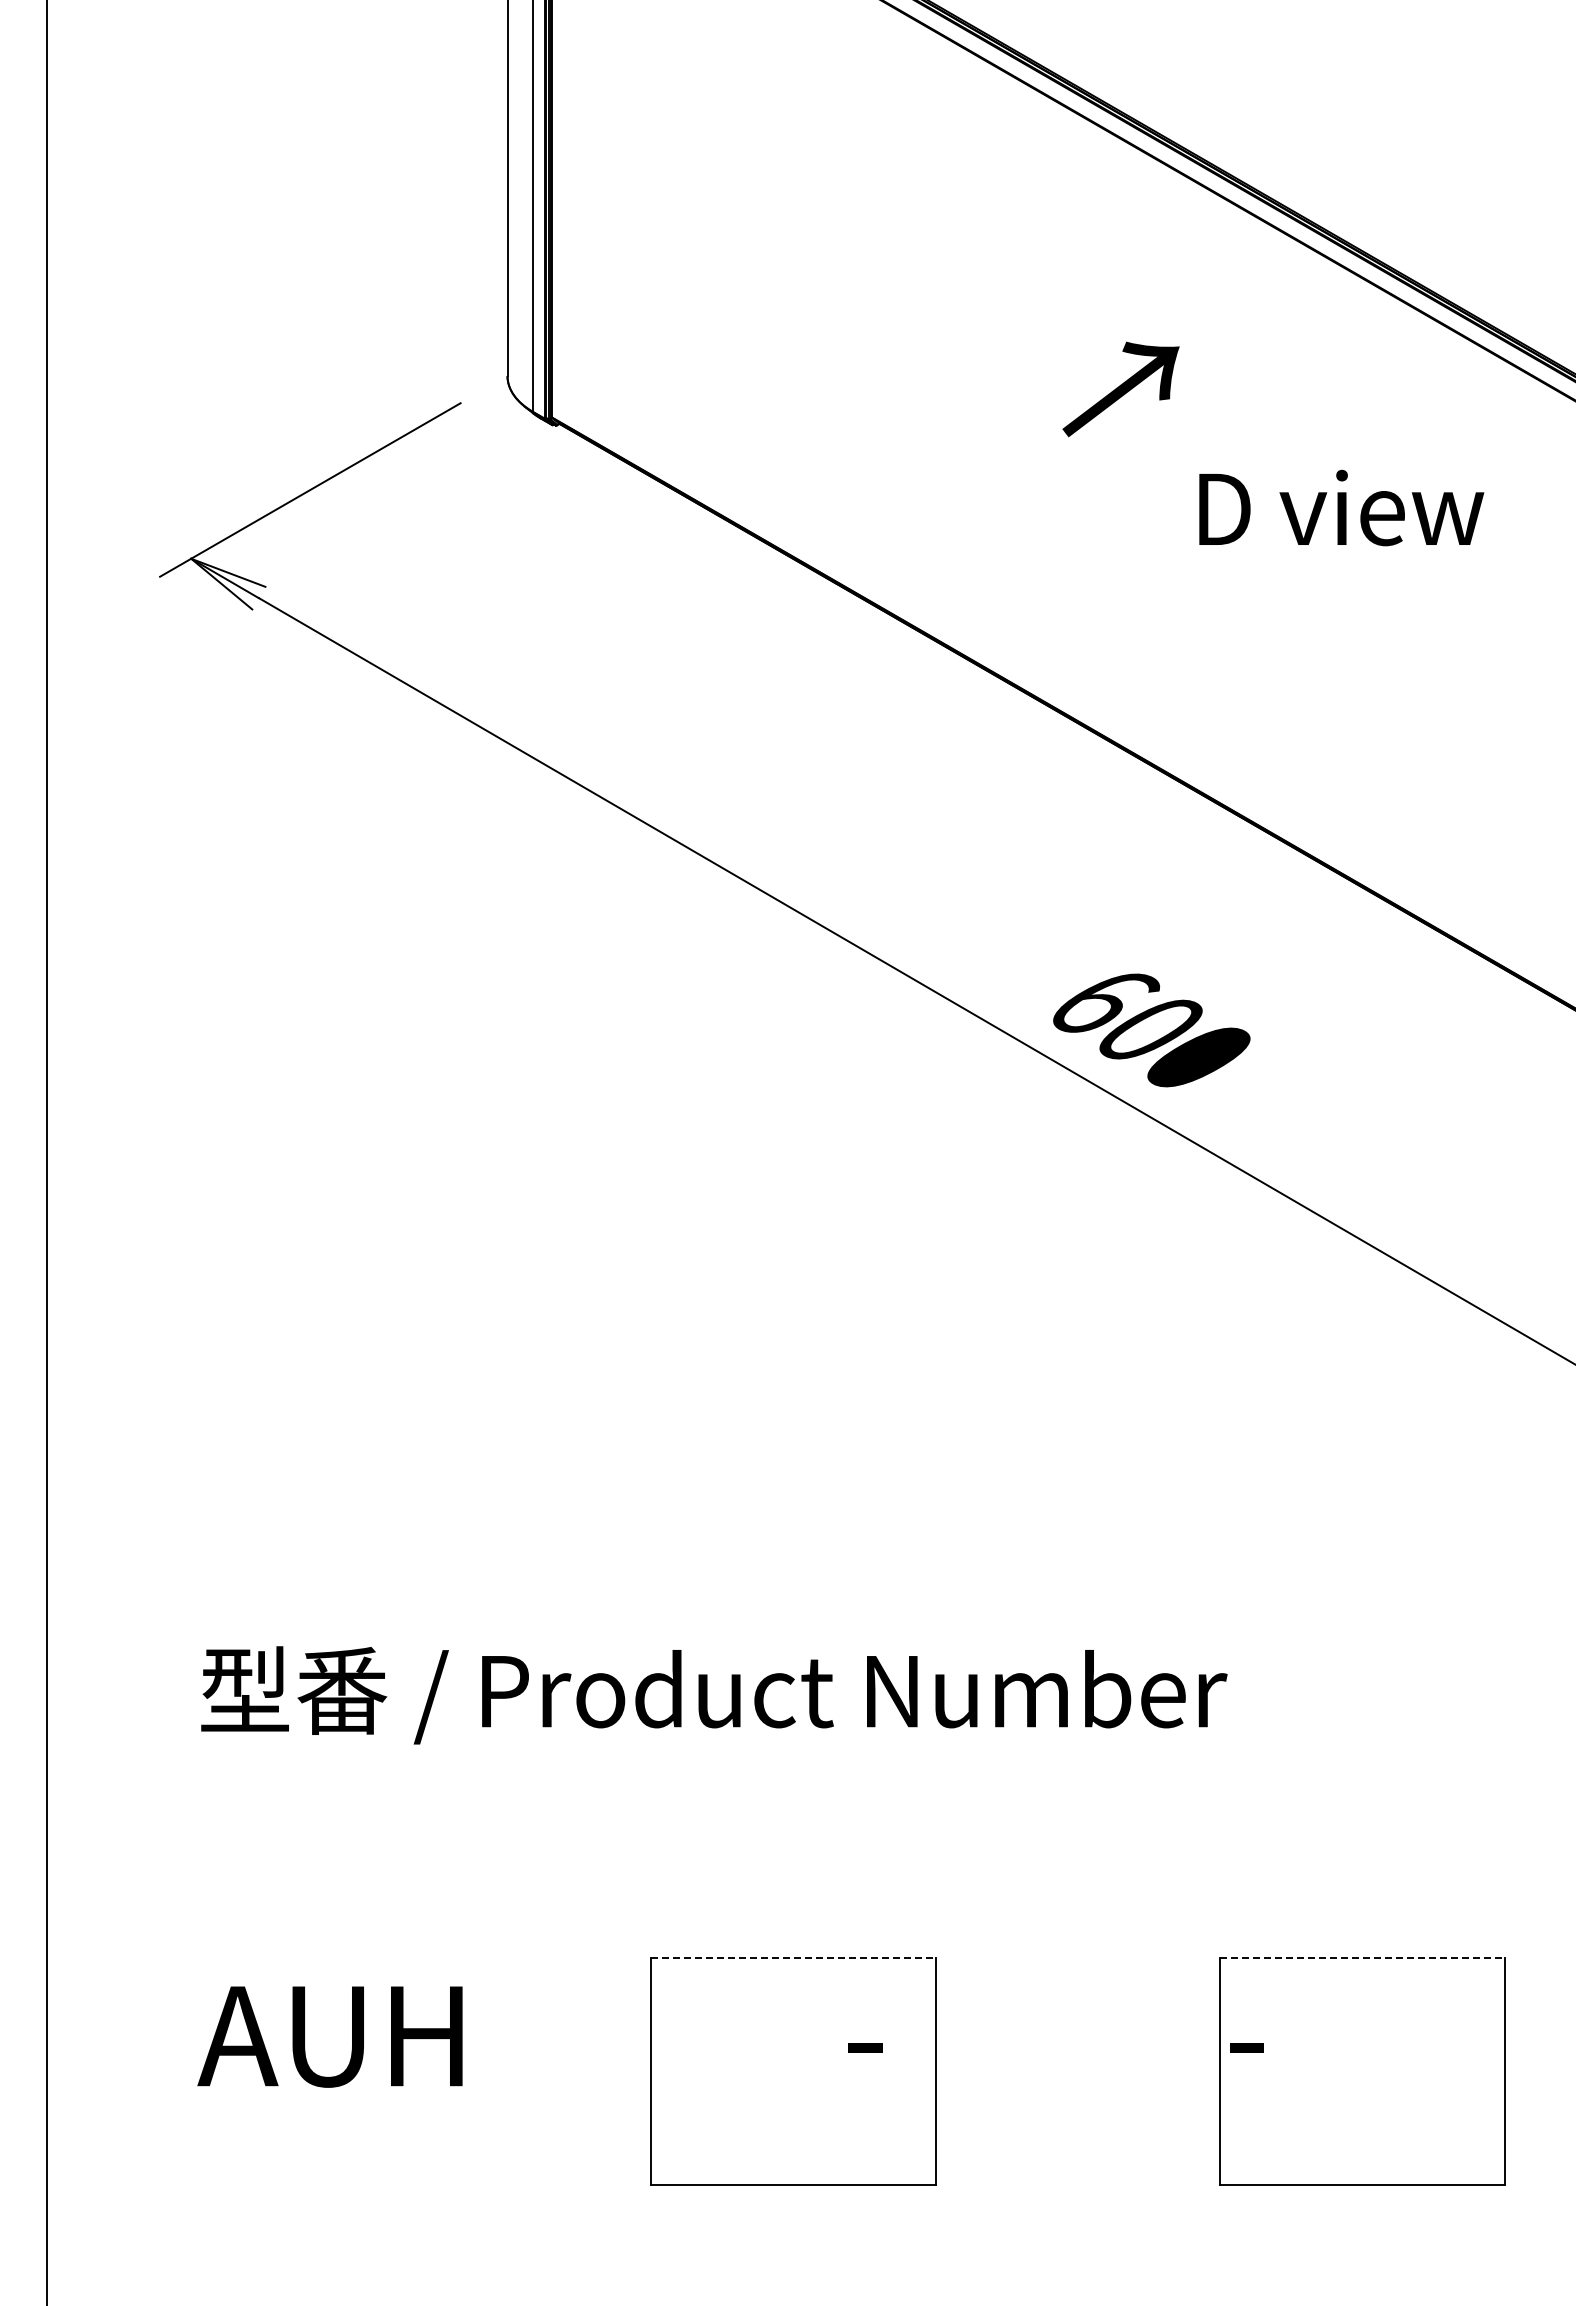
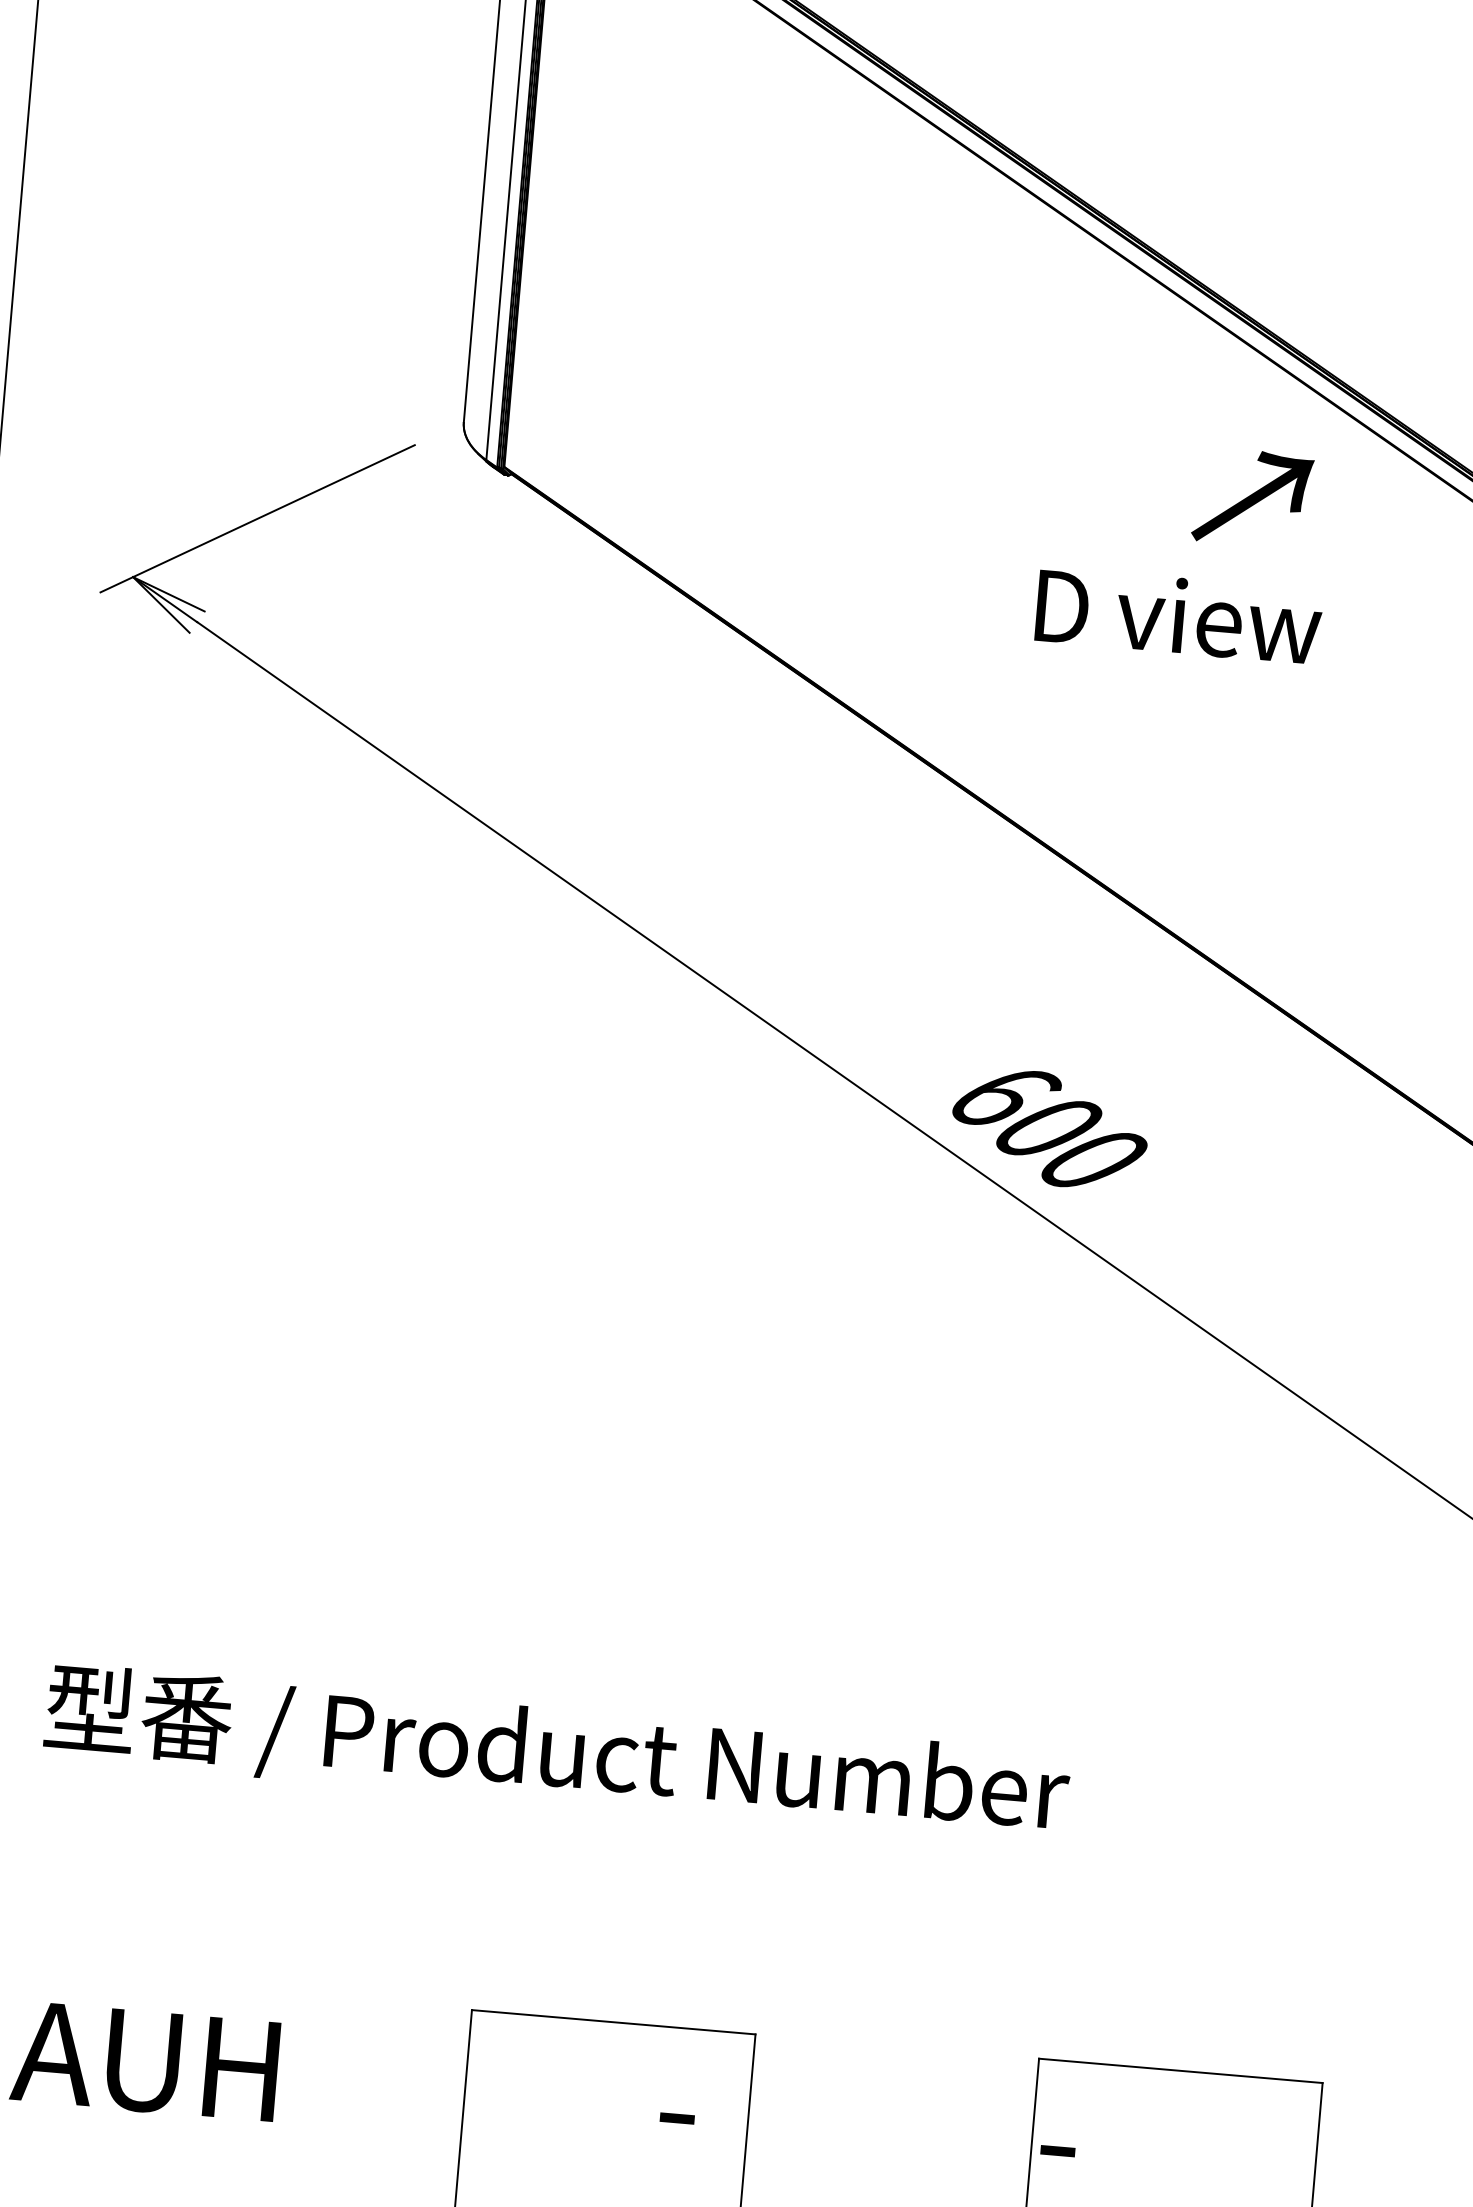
text: (1120, 389) -> (1252, 498), moved
text: (1341, 507) -> (1178, 615), moved
line: (794, 1957) -> (614, 2022), dashed -> solid
line: (1363, 1957) -> (1181, 2070), dashed -> solid

